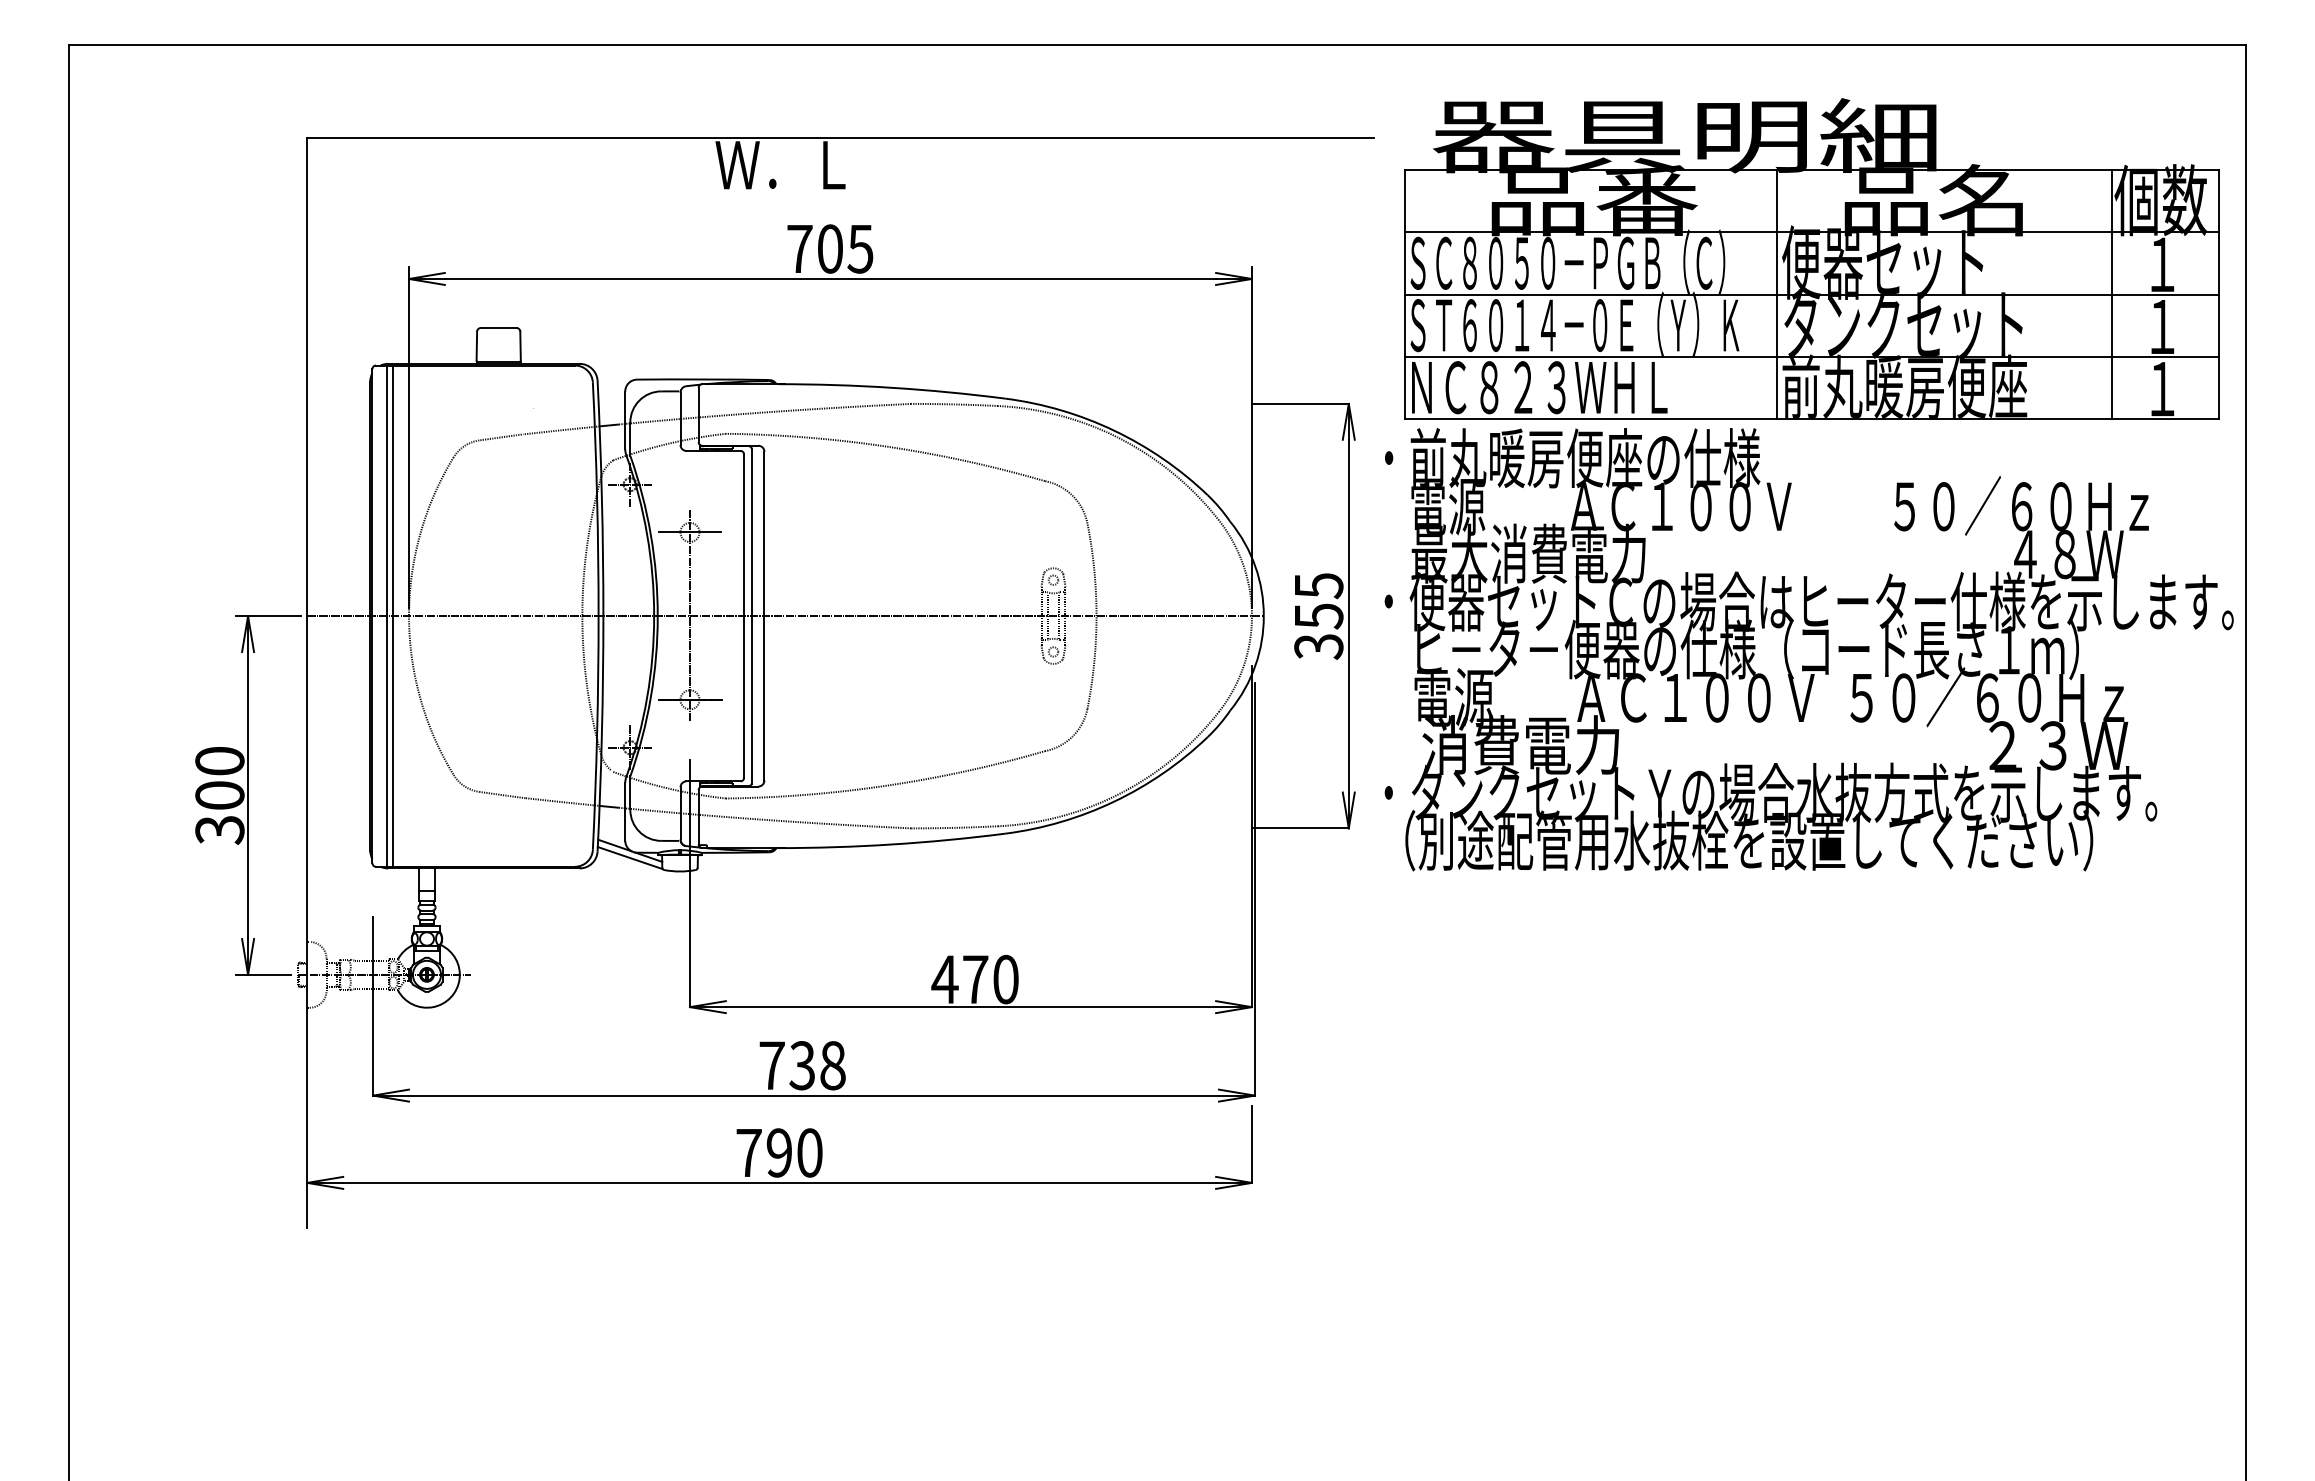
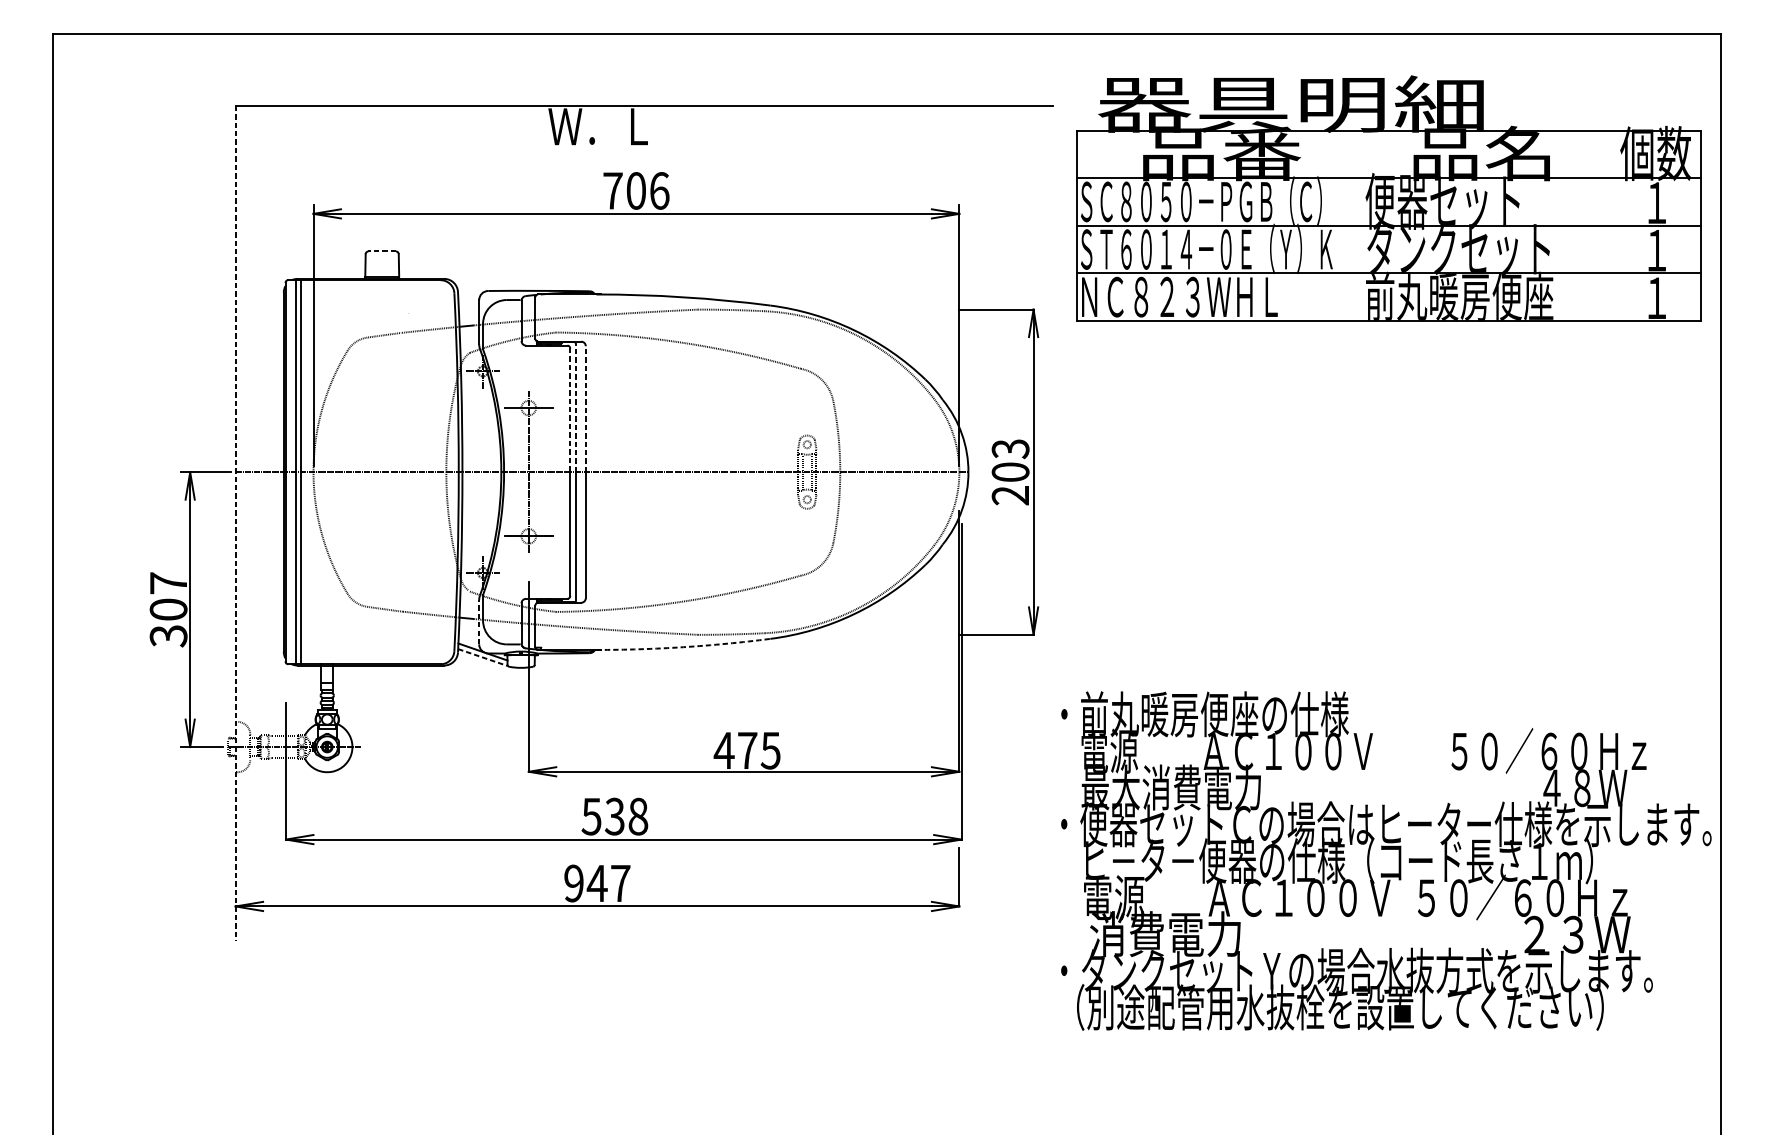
text: (860, 248) -> (659, 190), 705 -> 706
line: (1776, 294) -> (1361, 225), removed
line: (2111, 294) -> (1617, 225), removed
line: (498, 328) -> (382, 251), solid -> dashed
line: (751, 532) -> (575, 408), solid -> dashed
line: (764, 533) -> (585, 408), solid -> dashed
line: (744, 535) -> (570, 410), solid -> dashed
text: (1318, 616) -> (1010, 472), 355 -> 203
text: (1808, 649) -> (1385, 860), moved
line: (307, 683) -> (235, 523), solid -> dashed
text: (219, 760) -> (168, 582), 300 -> 307
line: (625, 811) -> (479, 621), solid -> dashed
arc: (891, 844) -> (683, 647), solid -> dashed
line: (629, 857) -> (482, 657), solid -> dashed
text: (1005, 979) -> (770, 750), 470 -> 475
text: (771, 1065) -> (591, 816), 738 -> 538
text: (779, 1152) -> (597, 883), 790 -> 947

